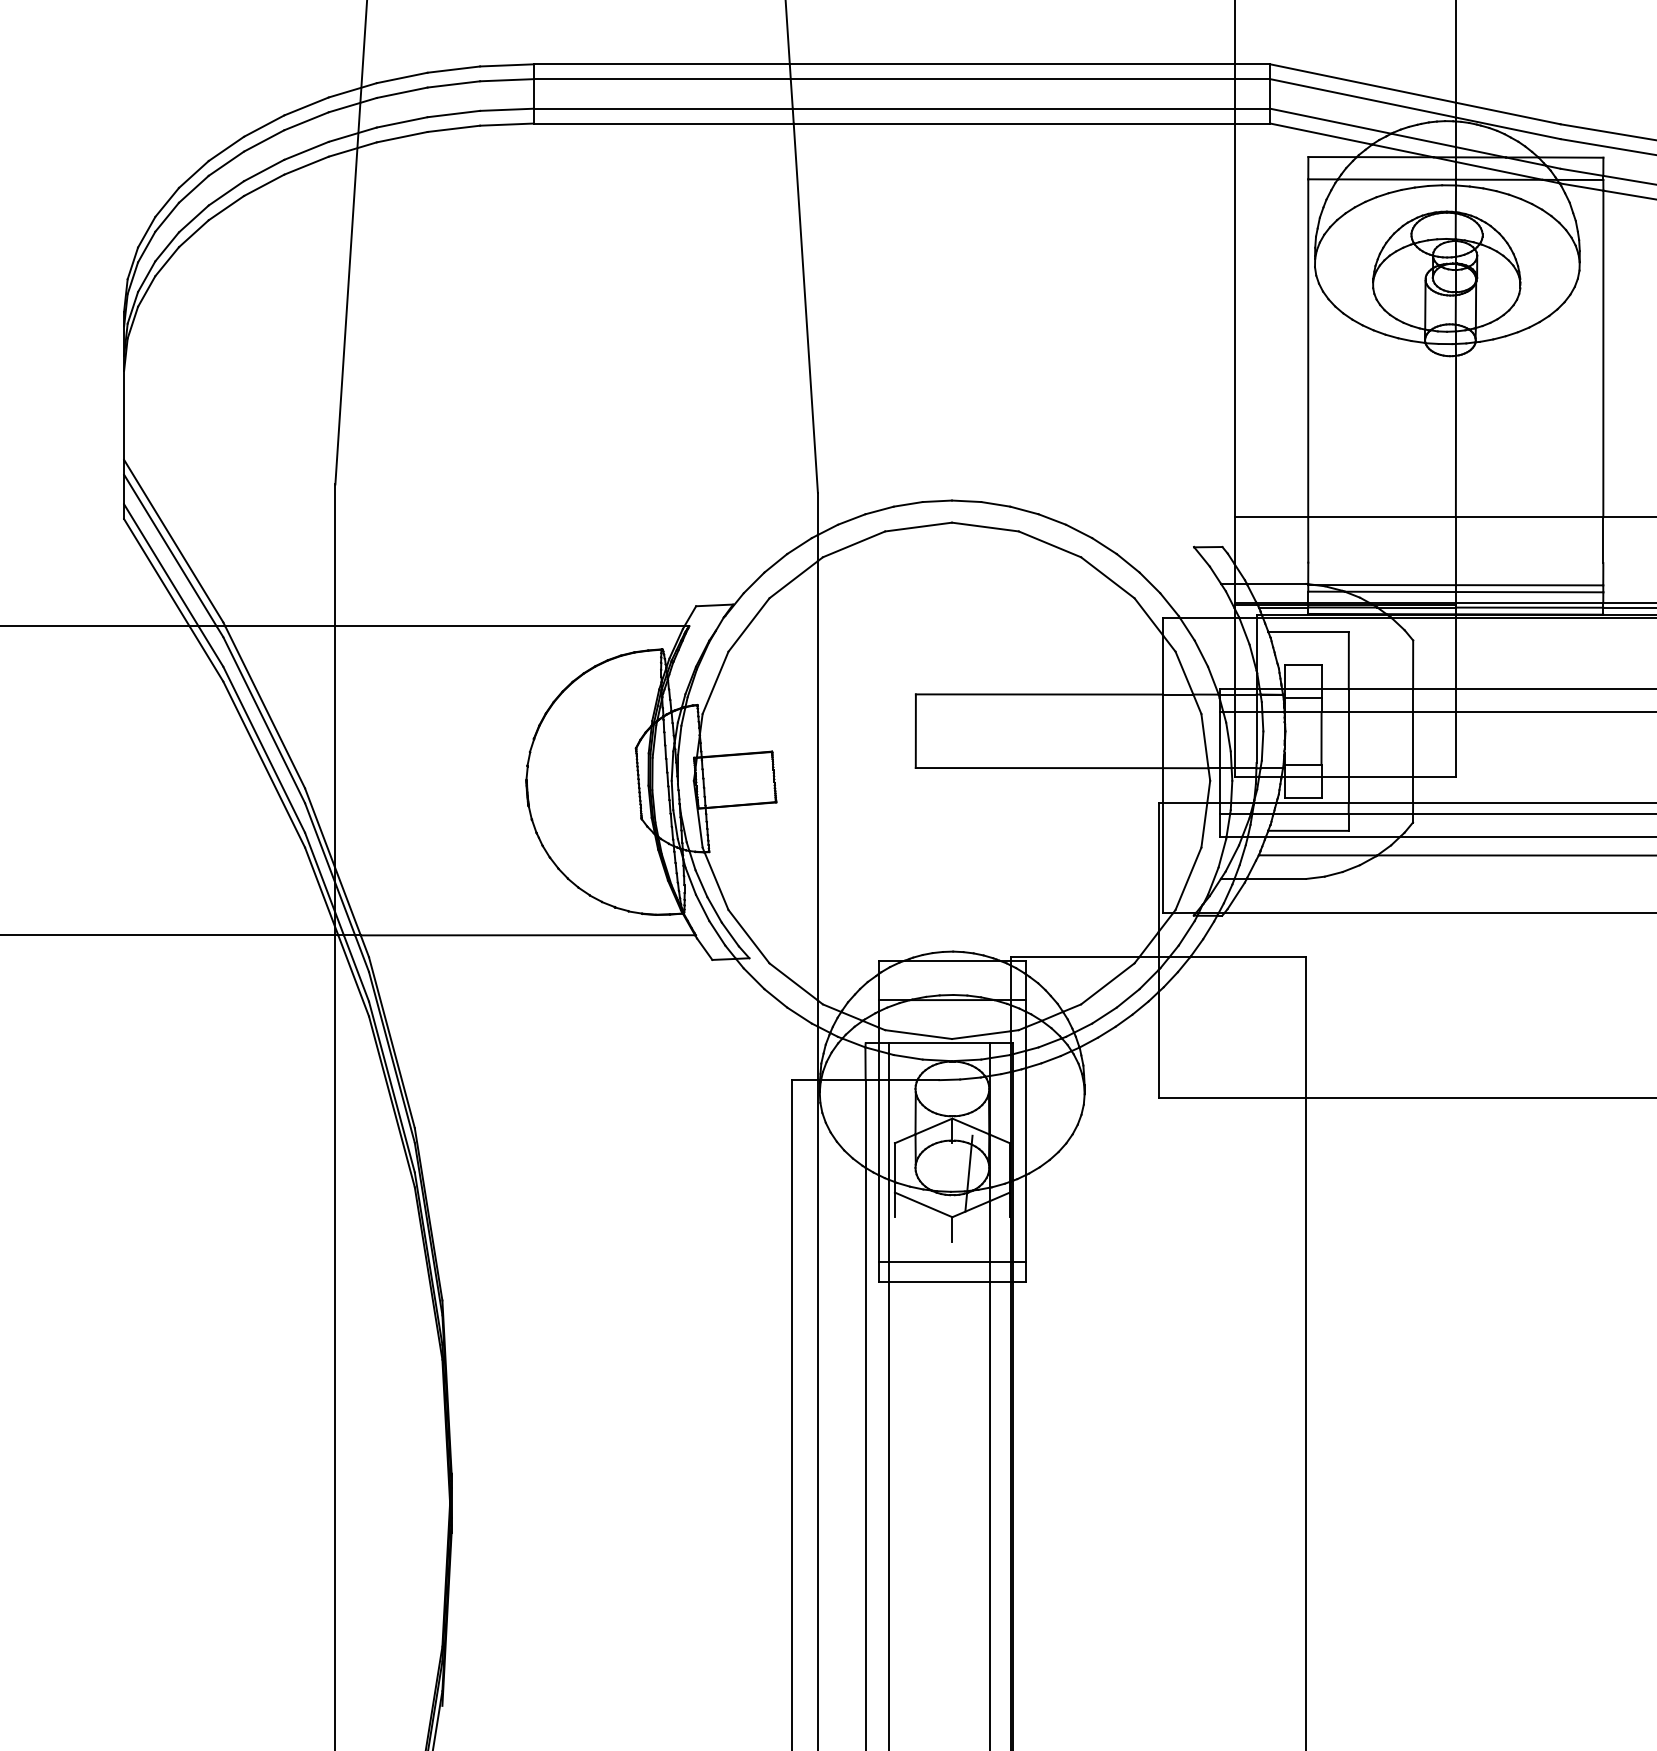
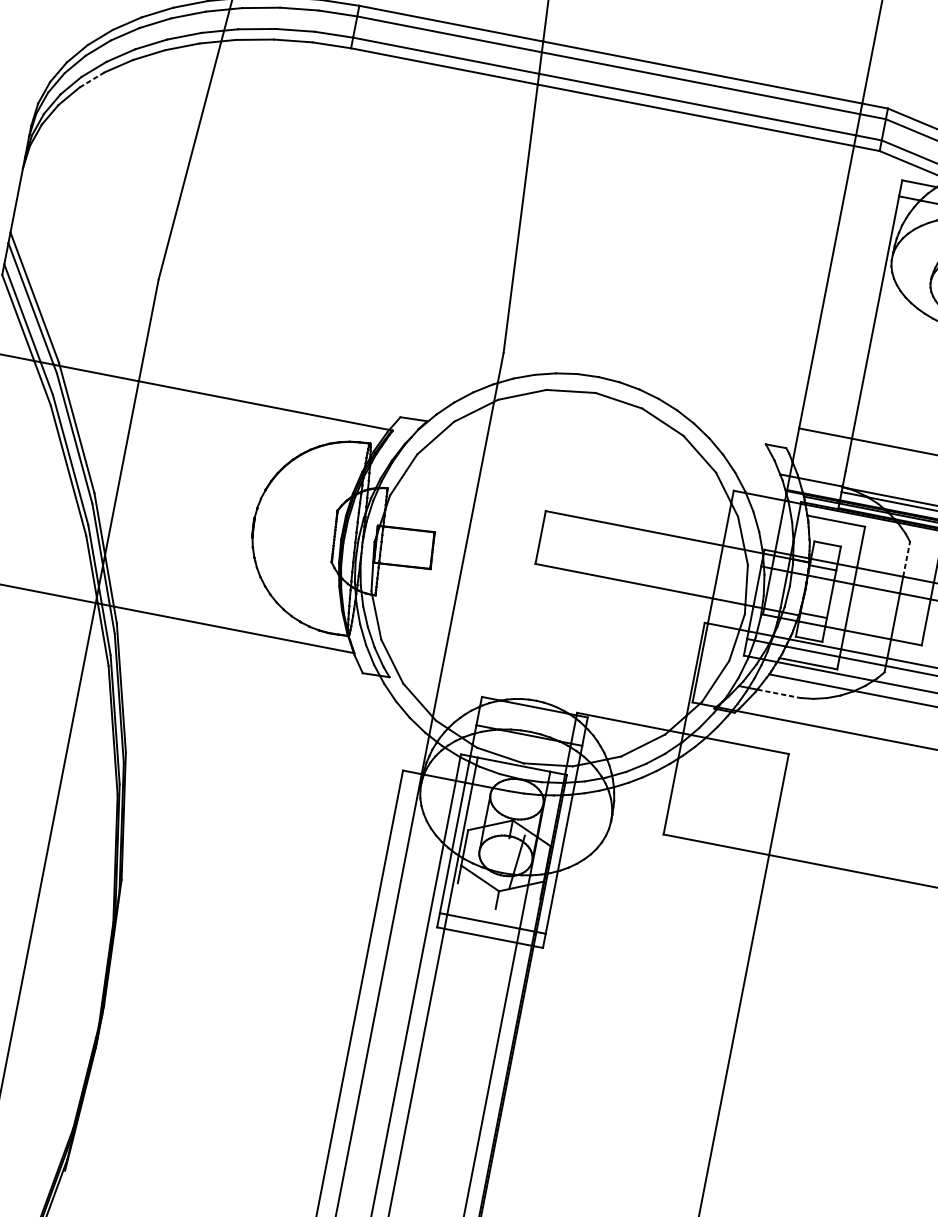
line: (193, 234) -> (91, 80), solid -> dashed
line: (1413, 664) -> (906, 559), solid -> dashed
line: (1276, 878) -> (778, 693), solid -> dashed

